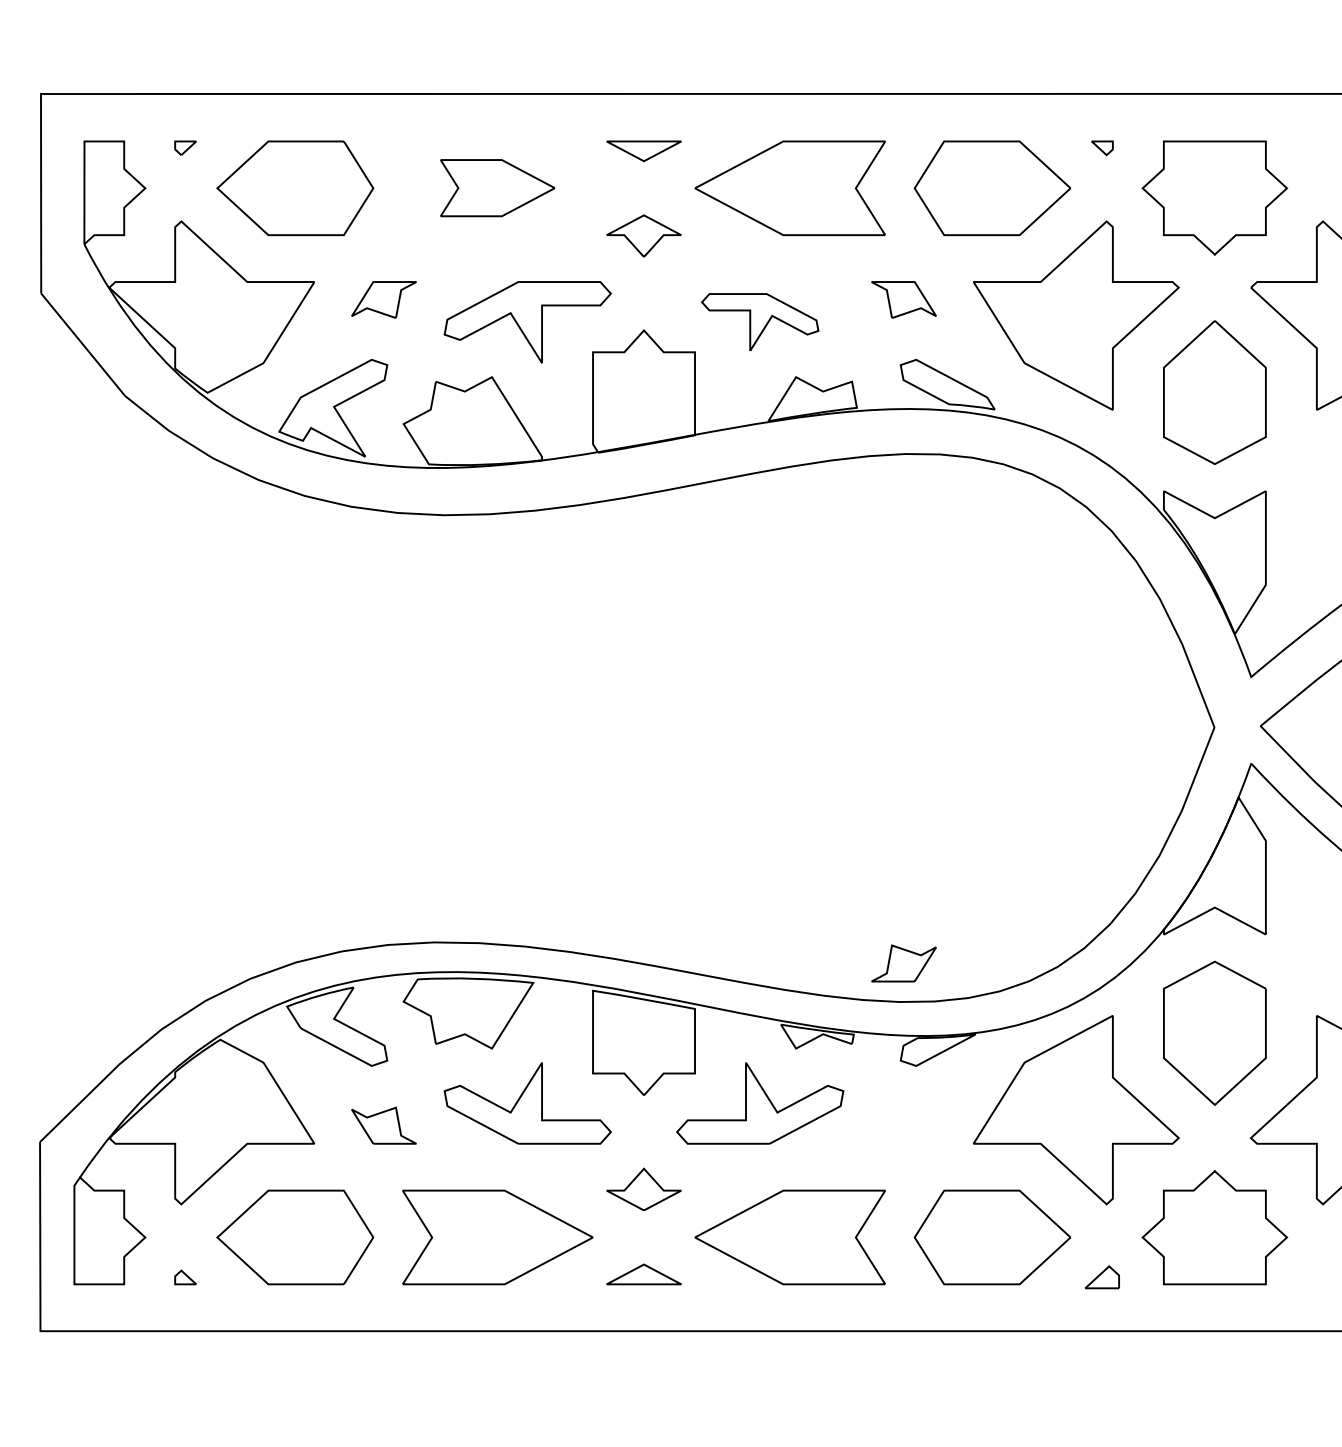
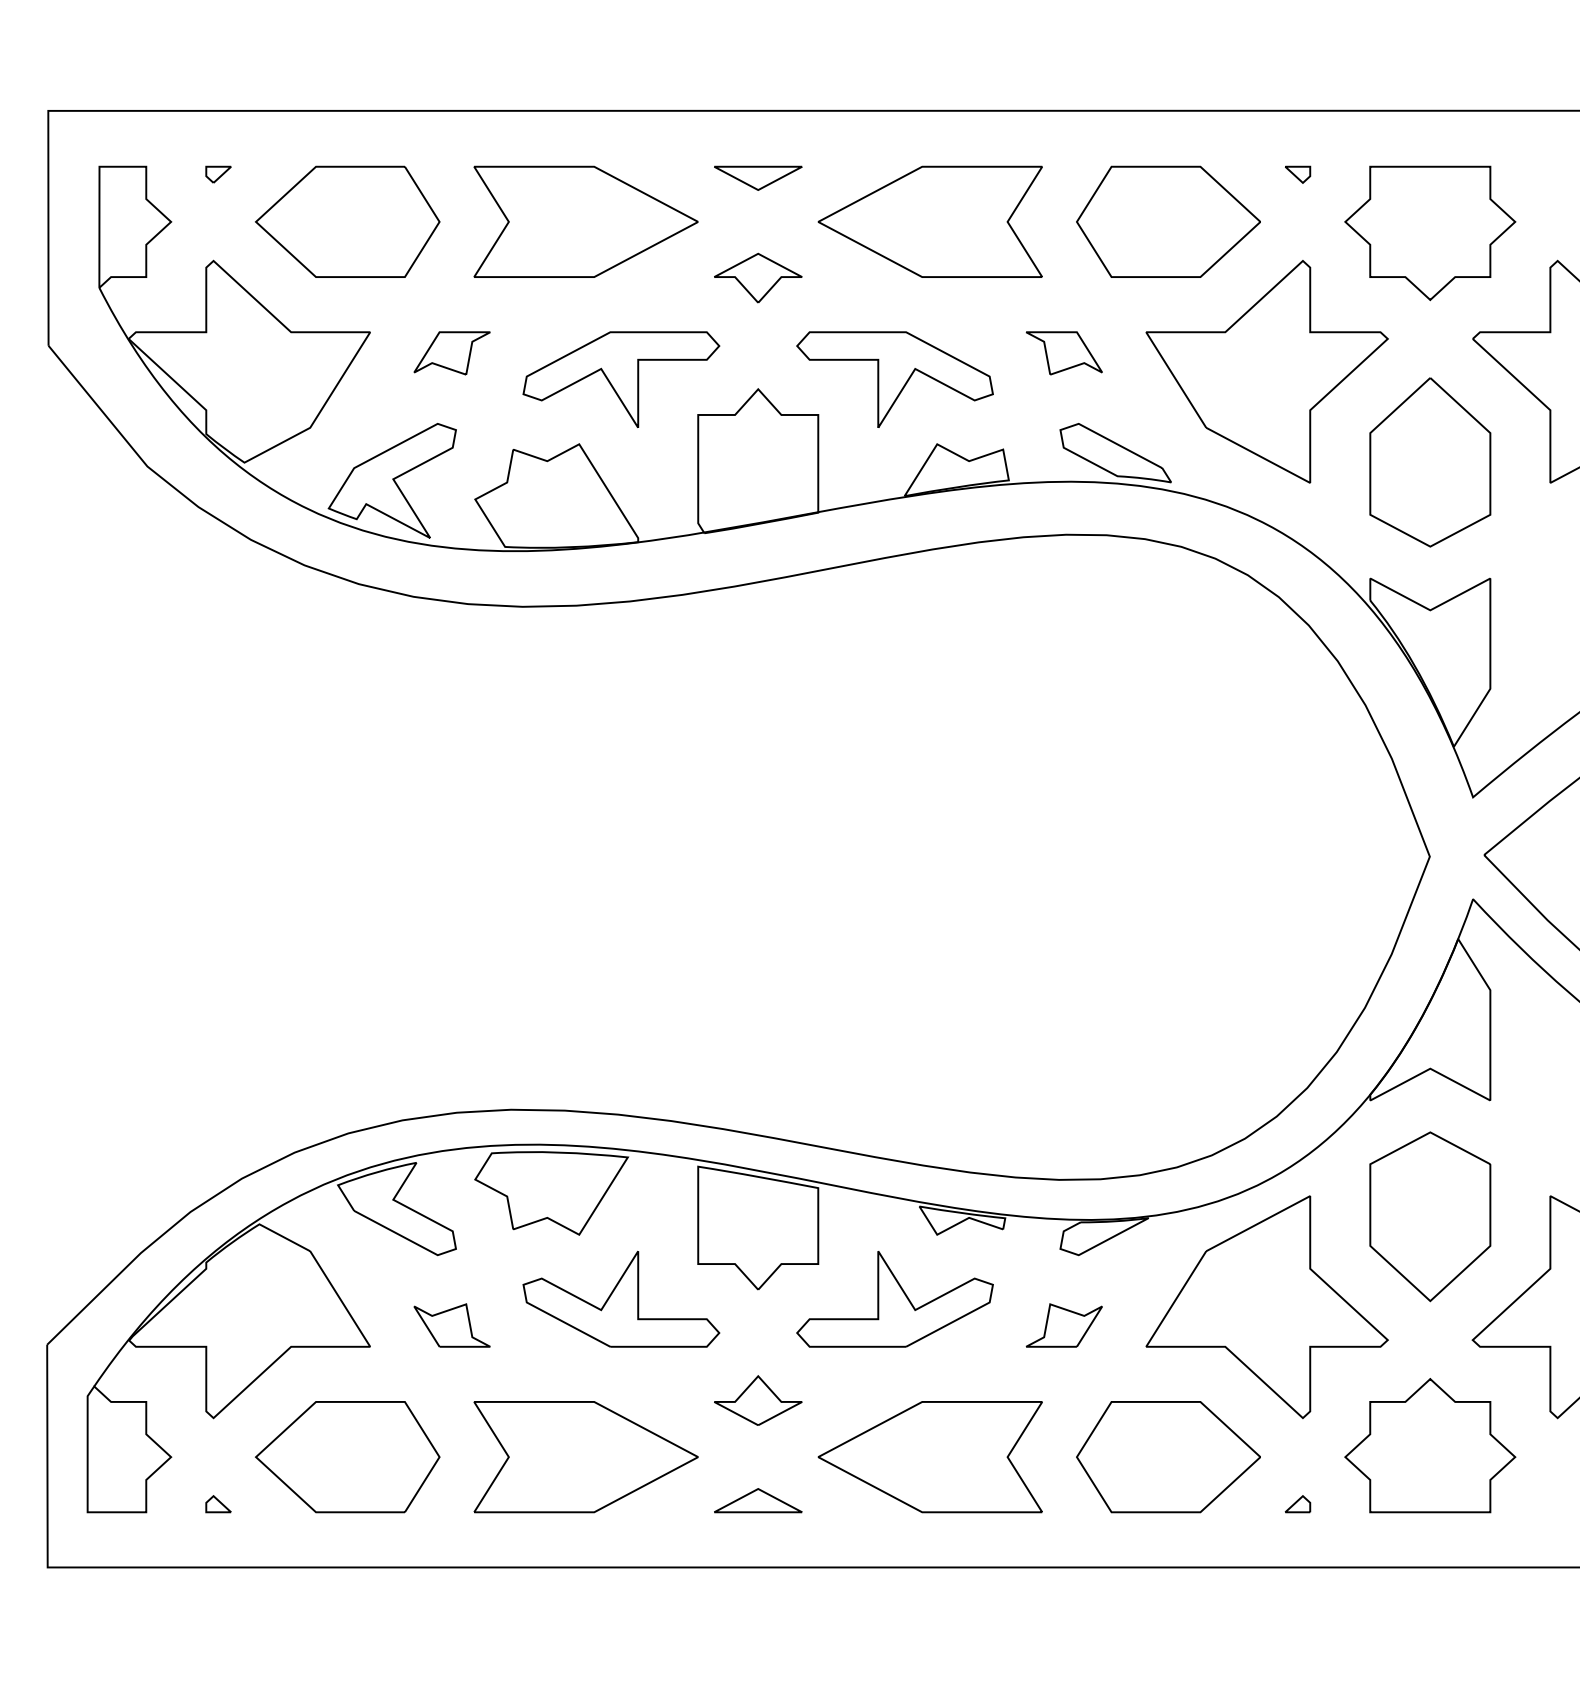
part: (497, 187) -> (585, 221), size x1.67
part: (759, 322) -> (894, 379), size x1.43
part: (903, 963) -> (1063, 1325), moved
part: (1102, 1277) -> (1297, 1504), size x0.62

